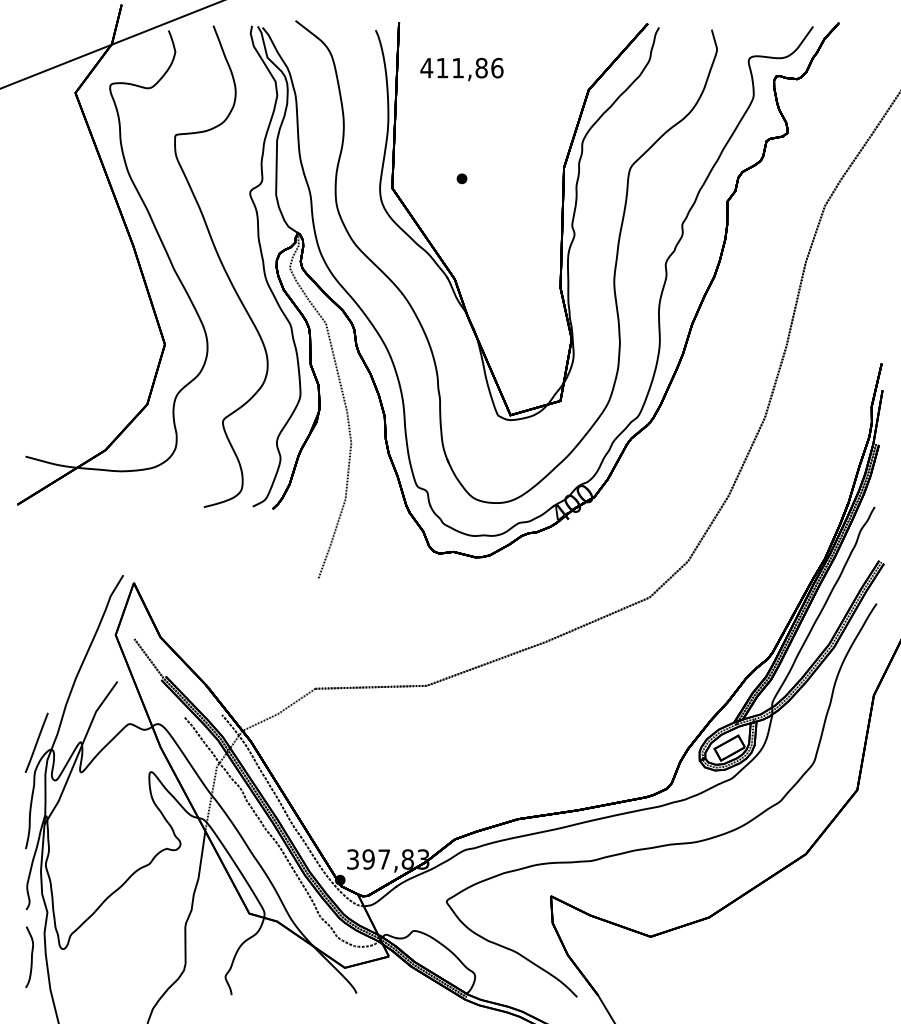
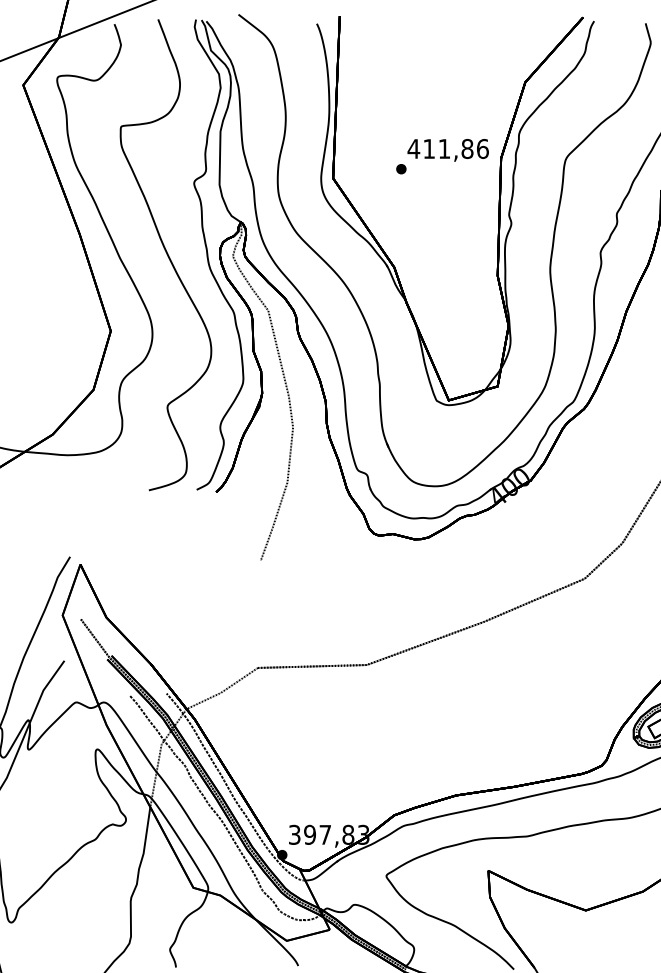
text: (461, 69) -> (447, 150), moved

